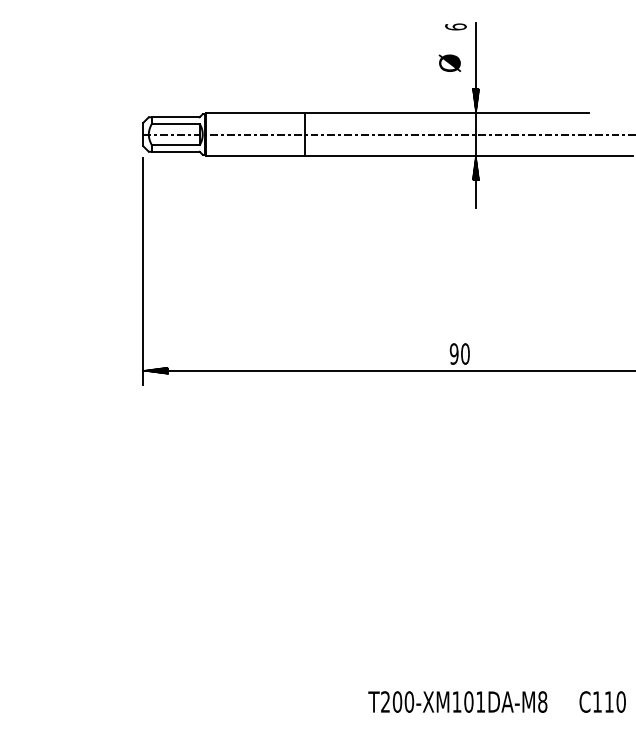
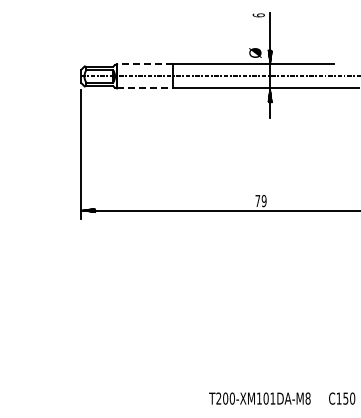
text: (450, 62) -> (255, 52), moved
line: (254, 113) -> (144, 64), solid -> dashed
line: (256, 155) -> (145, 88), solid -> dashed
text: (458, 354) -> (260, 201), 90 -> 79
text: (608, 701) -> (345, 398), C110 -> C150

